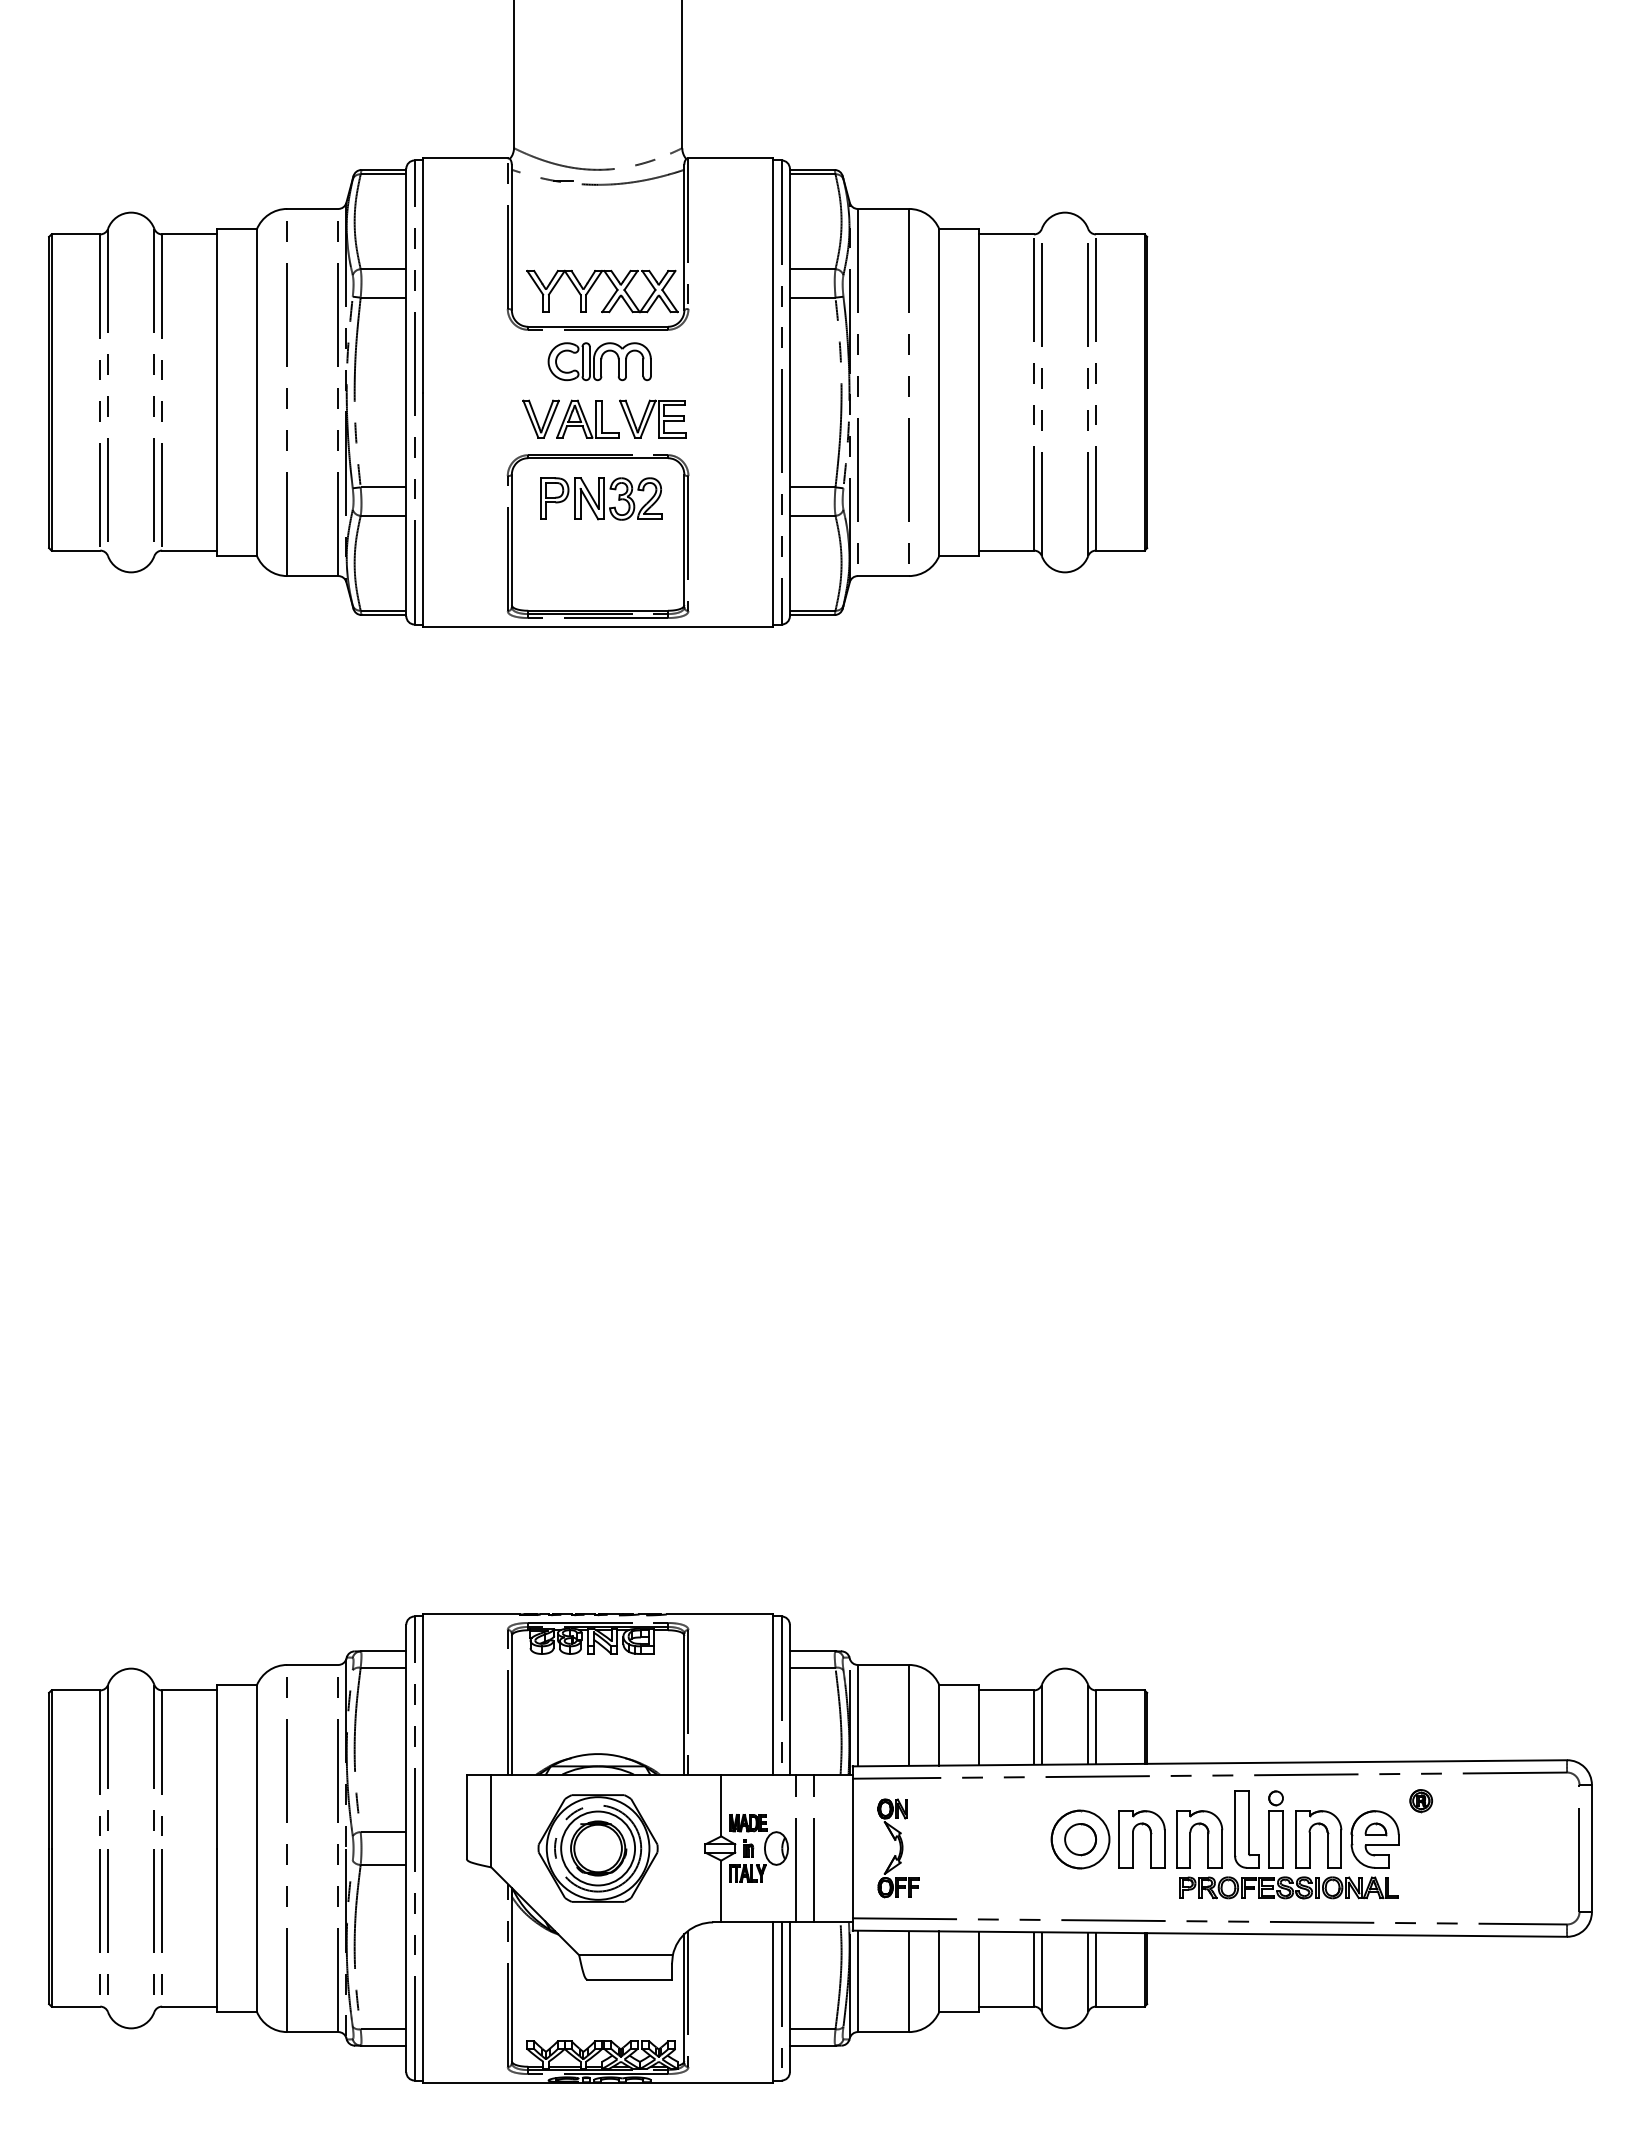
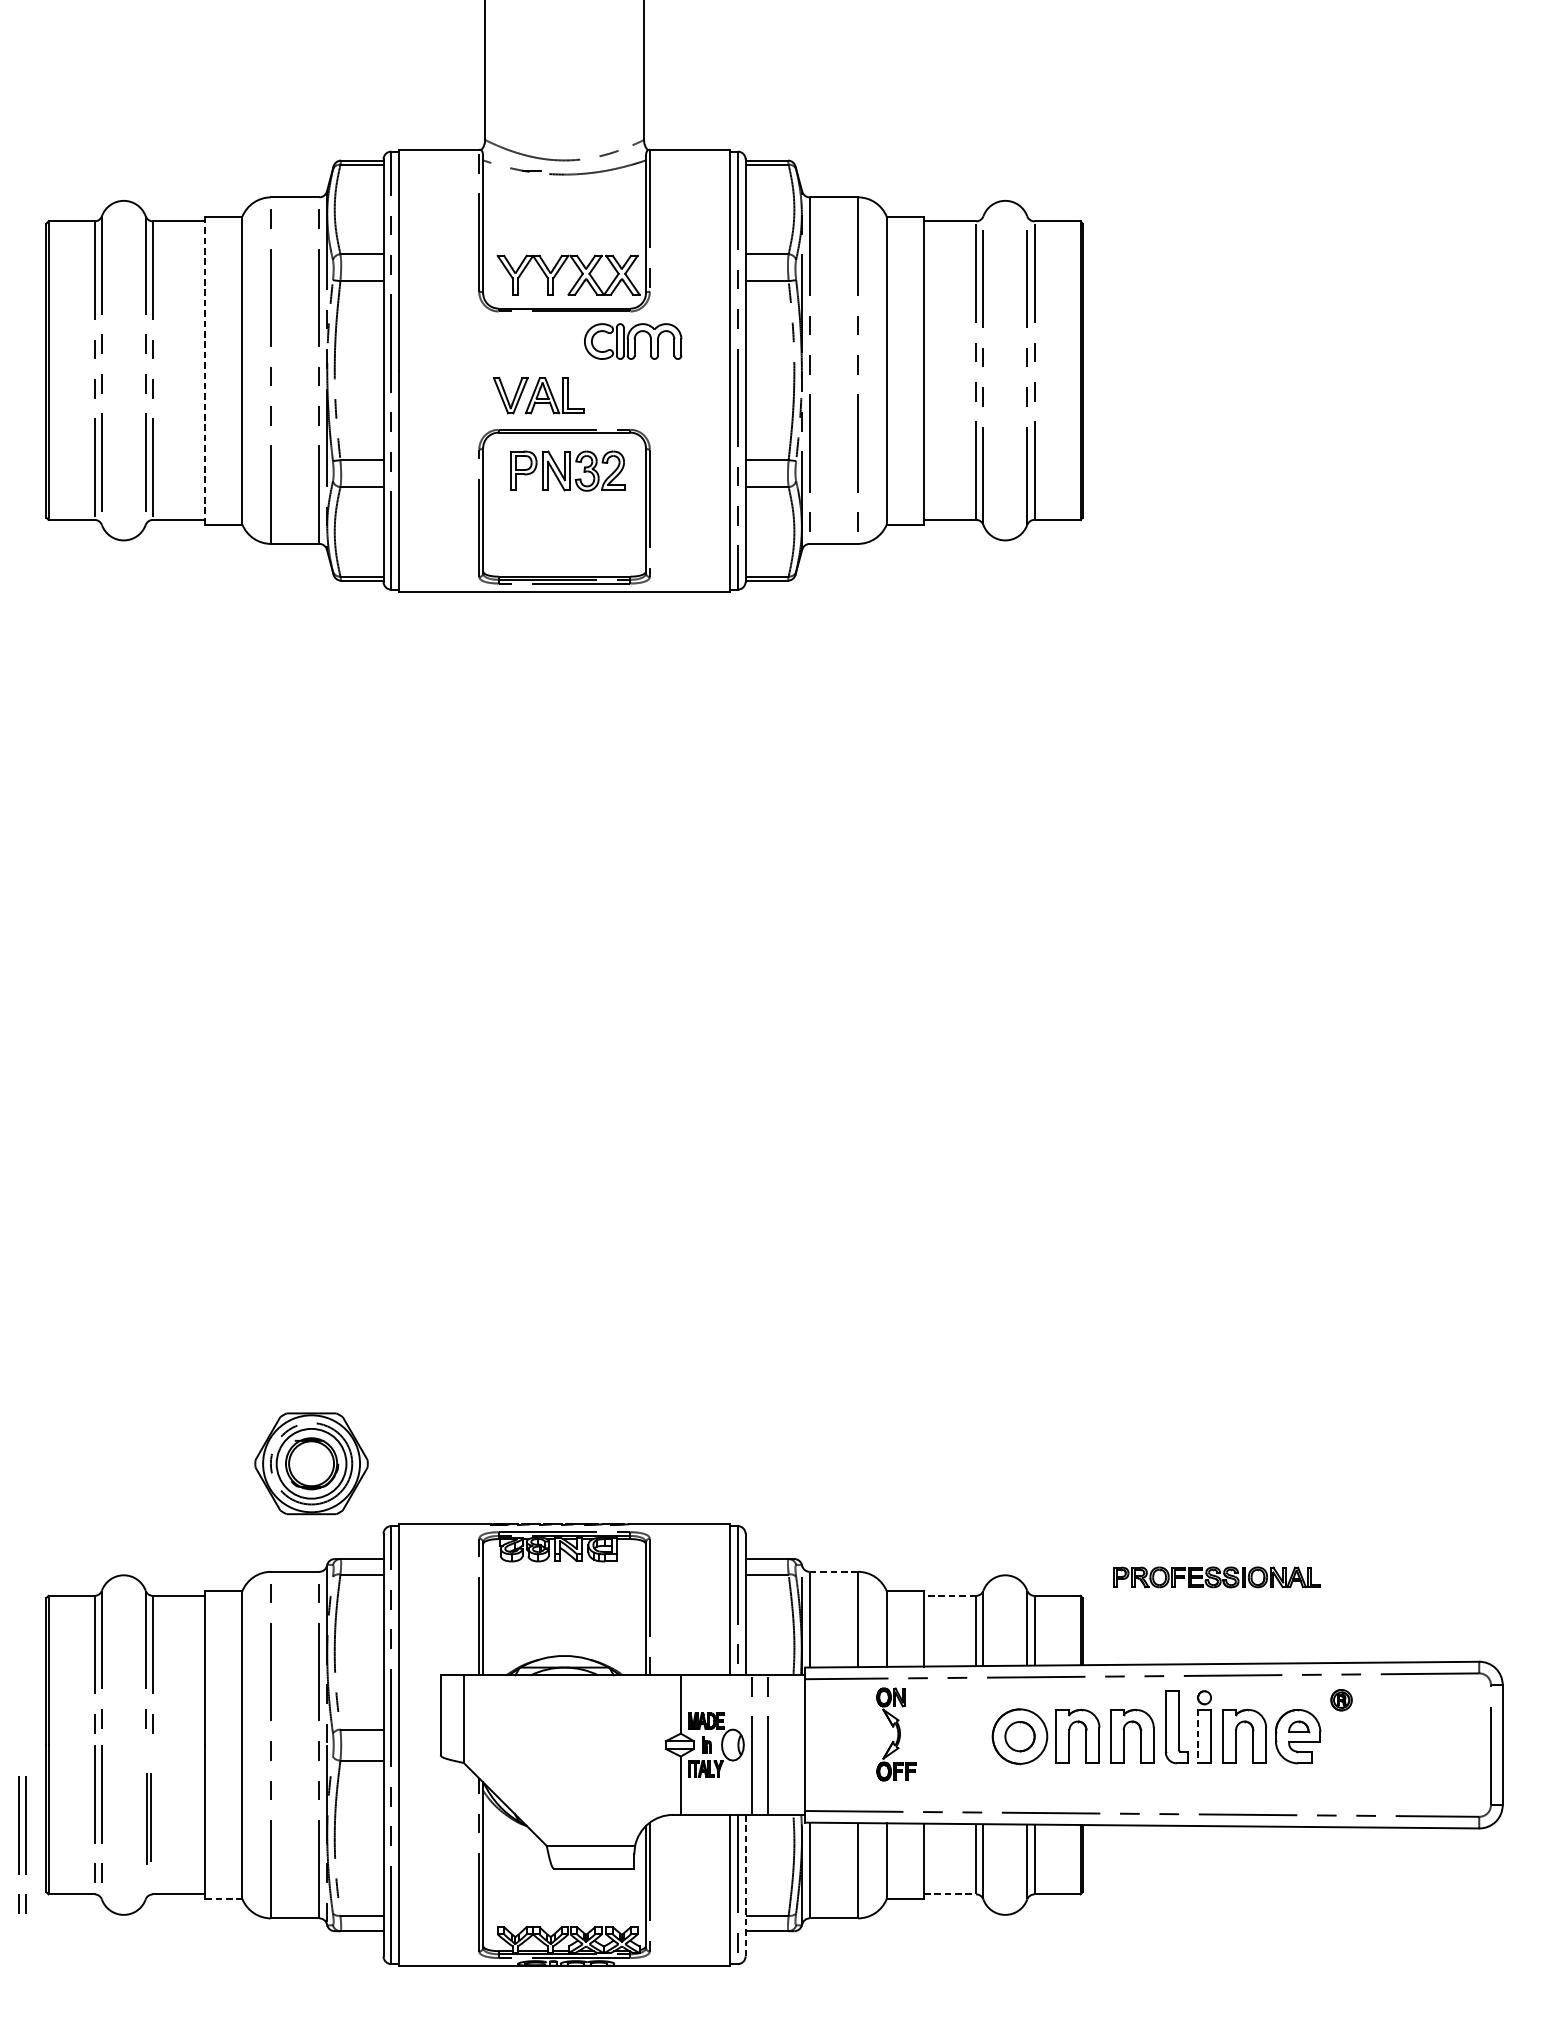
part: (599, 361) -> (632, 341), moved
line: (217, 393) -> (205, 371), solid -> dashed
part: (652, 418) -> (615, 395), removed
line: (883, 1664) -> (833, 1571), solid -> dashed
line: (1006, 1690) -> (950, 1595), solid -> dashed
line: (1269, 1840) -> (1198, 1737), solid -> dashed
part: (597, 1848) -> (310, 1463), moved
part: (898, 1848) -> (896, 1734), moved
part: (1288, 1887) -> (1216, 1577), moved
part: (157, 1921) -> (148, 1814), size x0.6
part: (23, 1954) -> (22, 1845), added
line: (789, 1997) -> (745, 1885), solid -> dashed
line: (1006, 2006) -> (950, 1894), solid -> dashed
line: (237, 2011) -> (224, 1898), solid -> dashed

